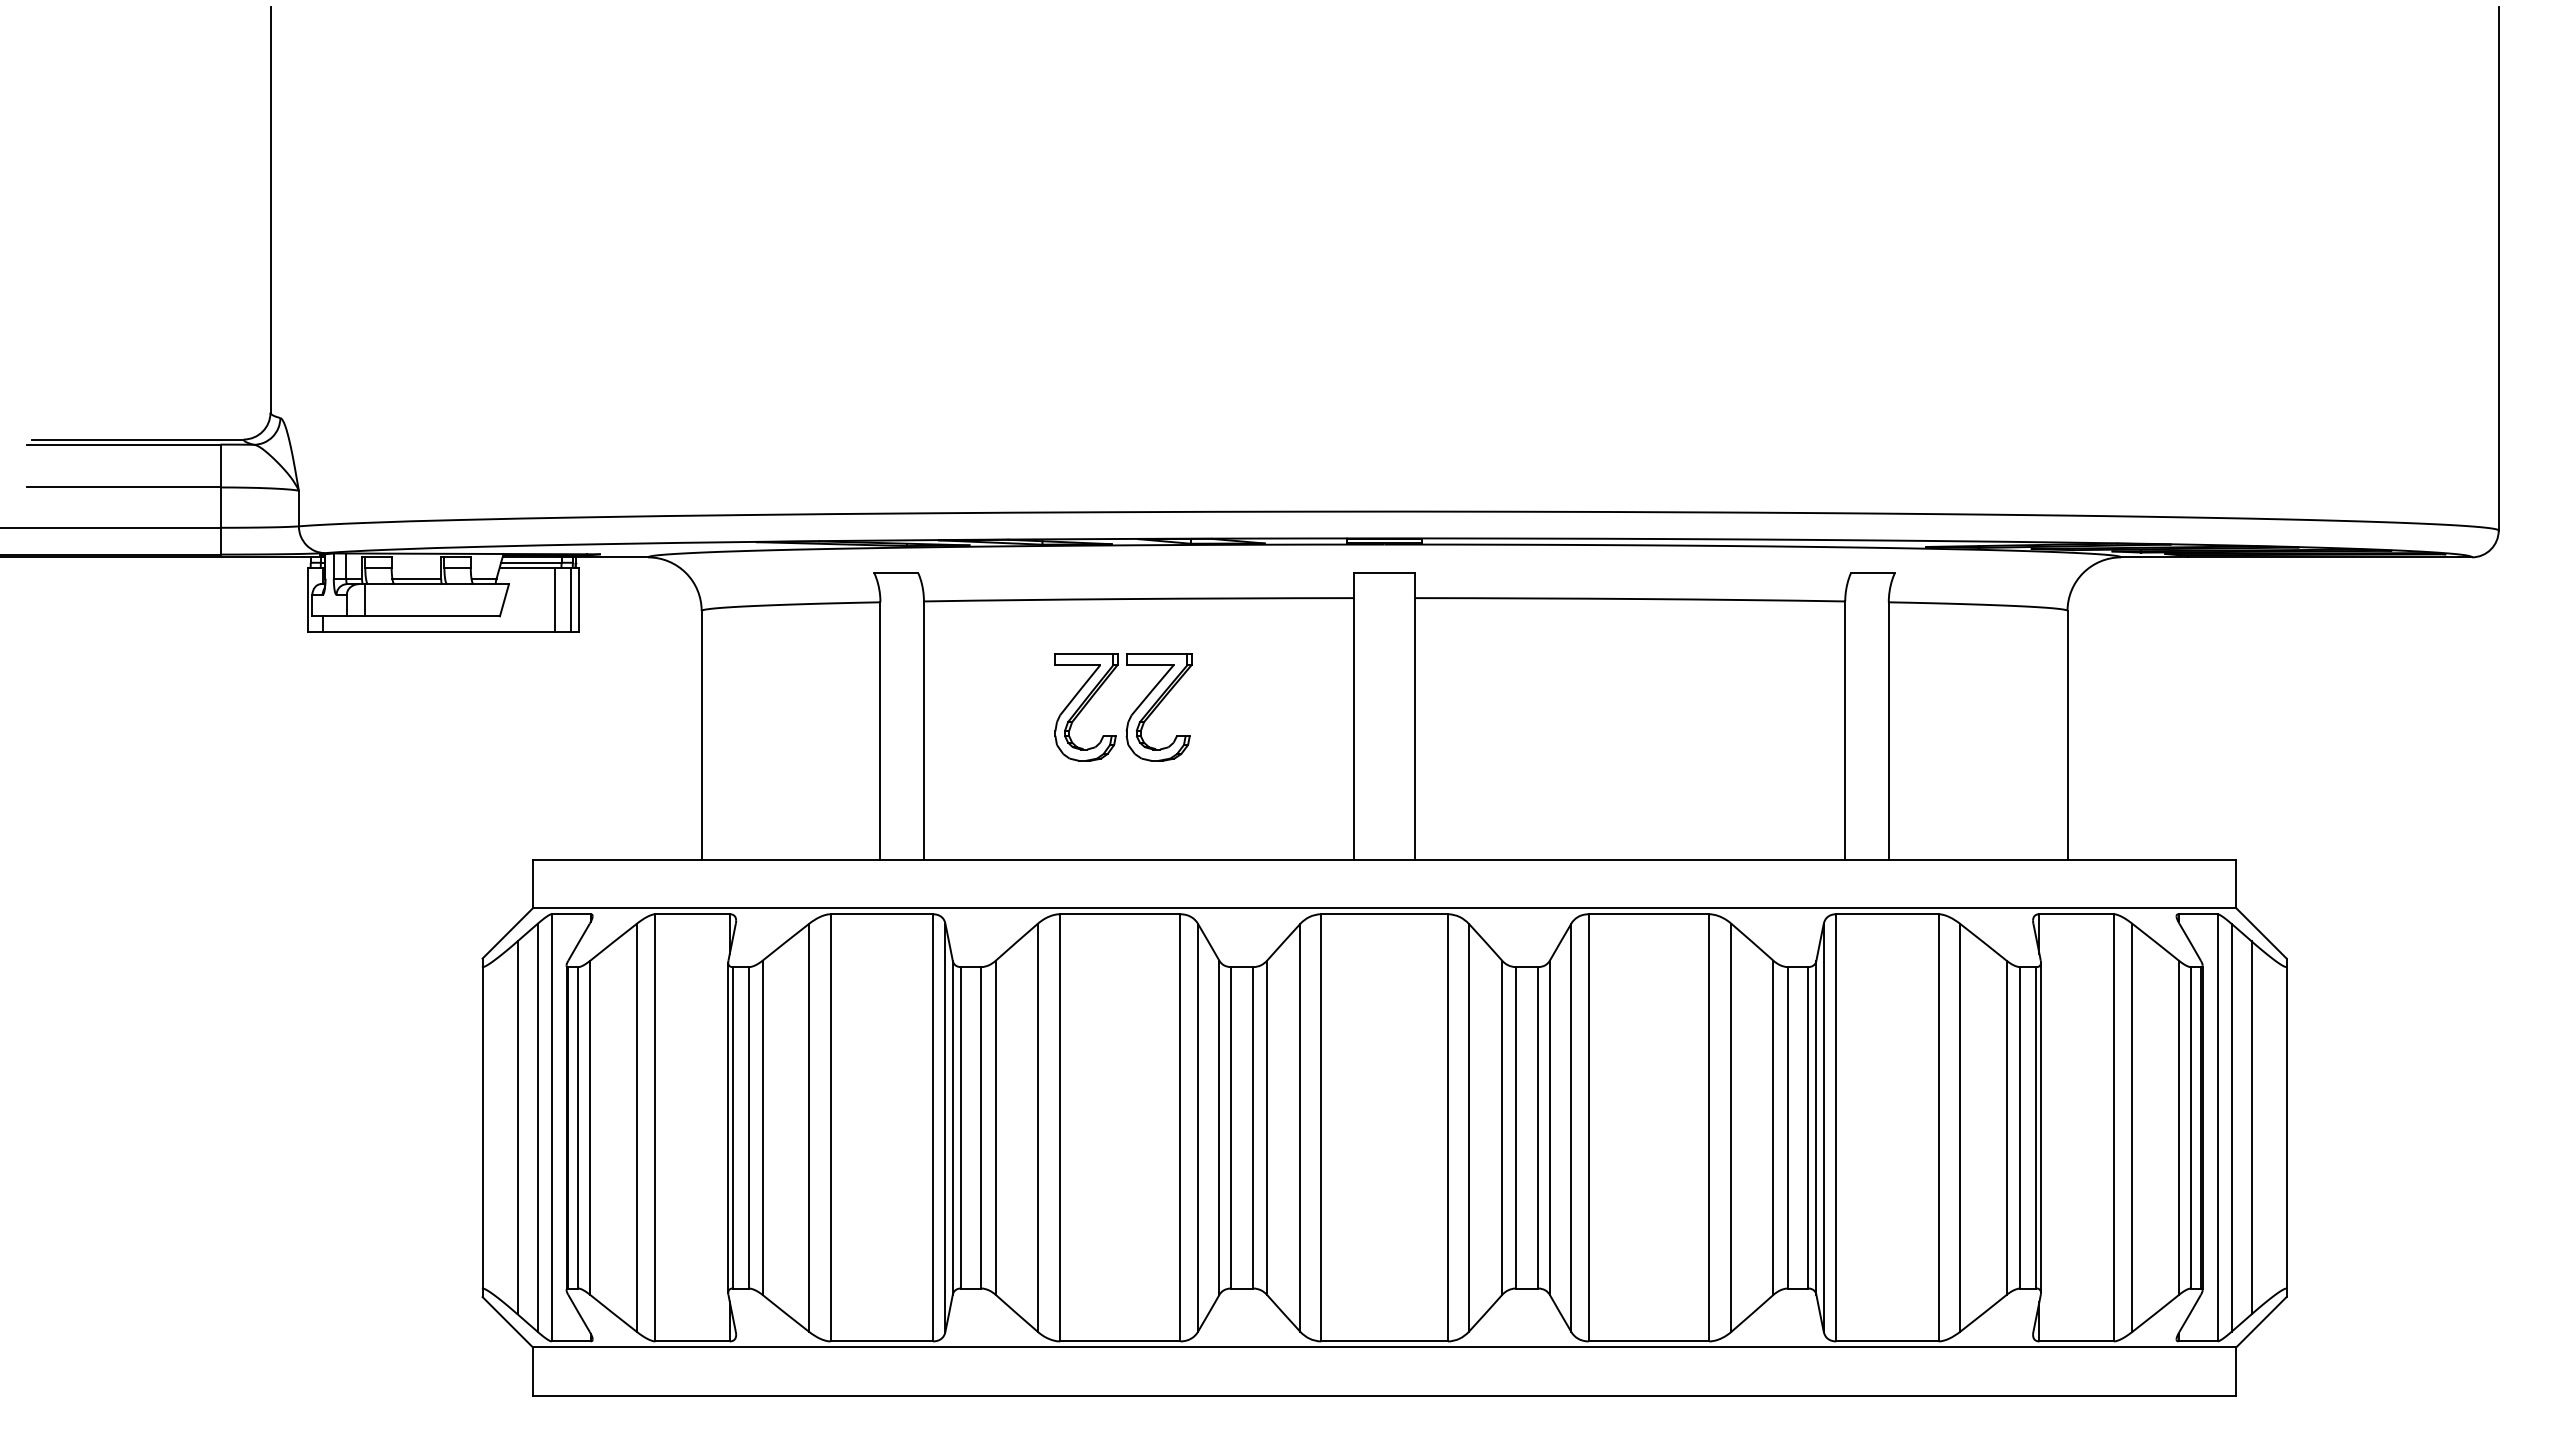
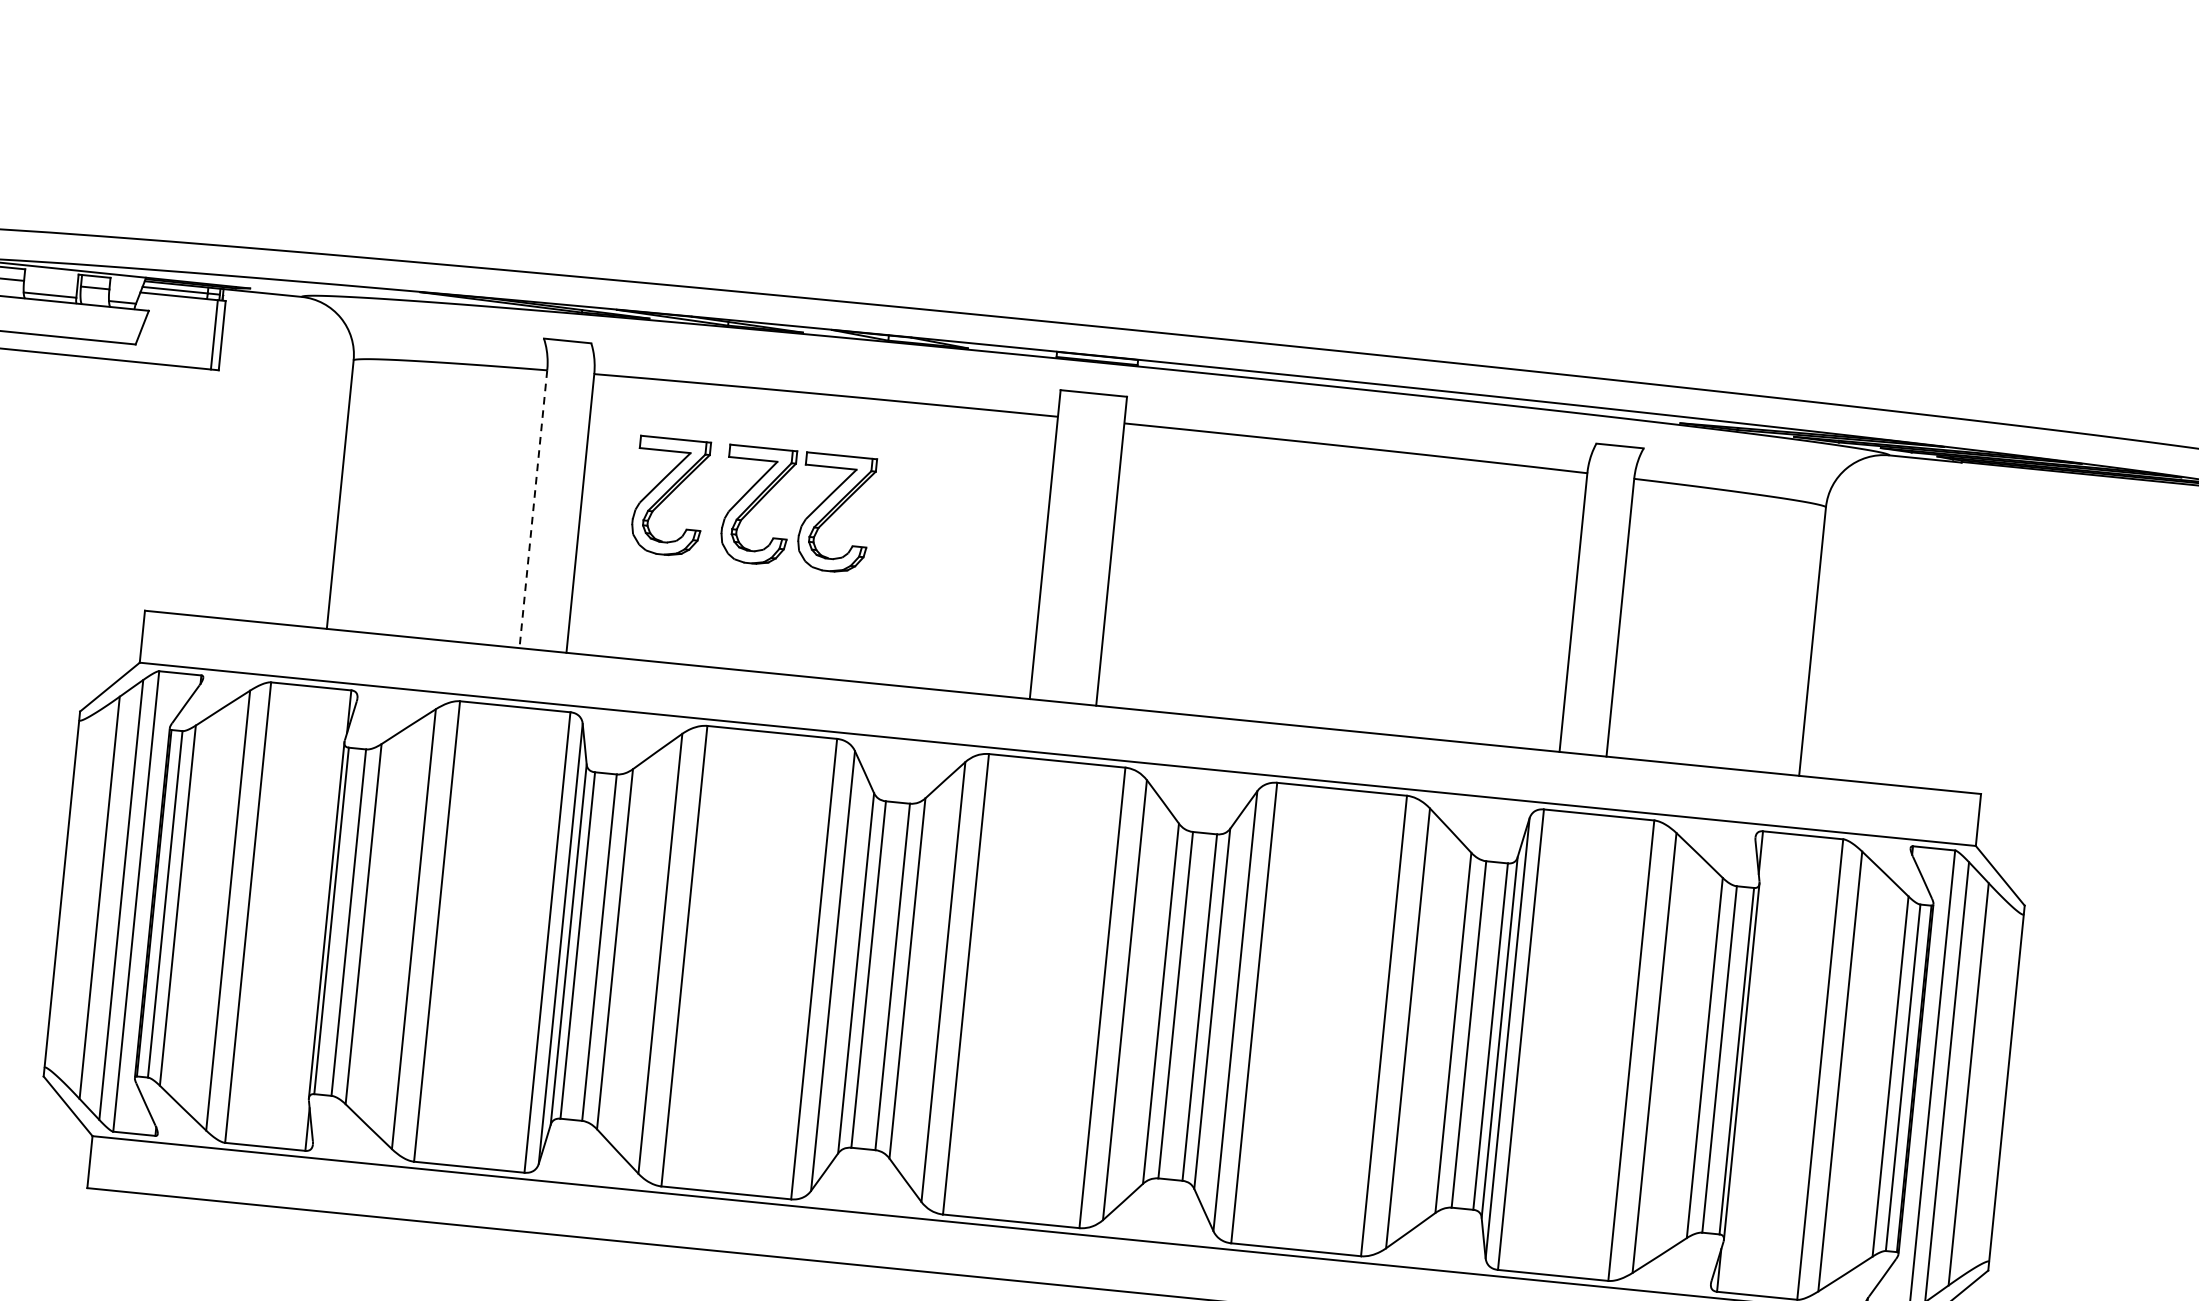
line: (554, 600) -> (196, 333), removed
part: (1004, 707) -> (669, 497), added
line: (880, 731) -> (533, 509), solid -> dashed

